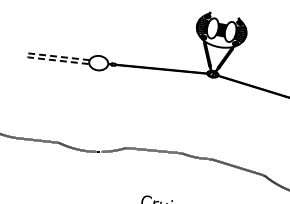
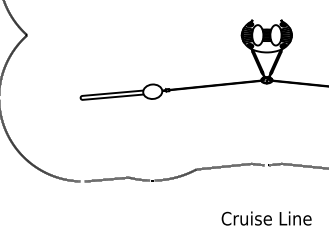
line: (26, 55) -> (80, 98), dashed -> solid

